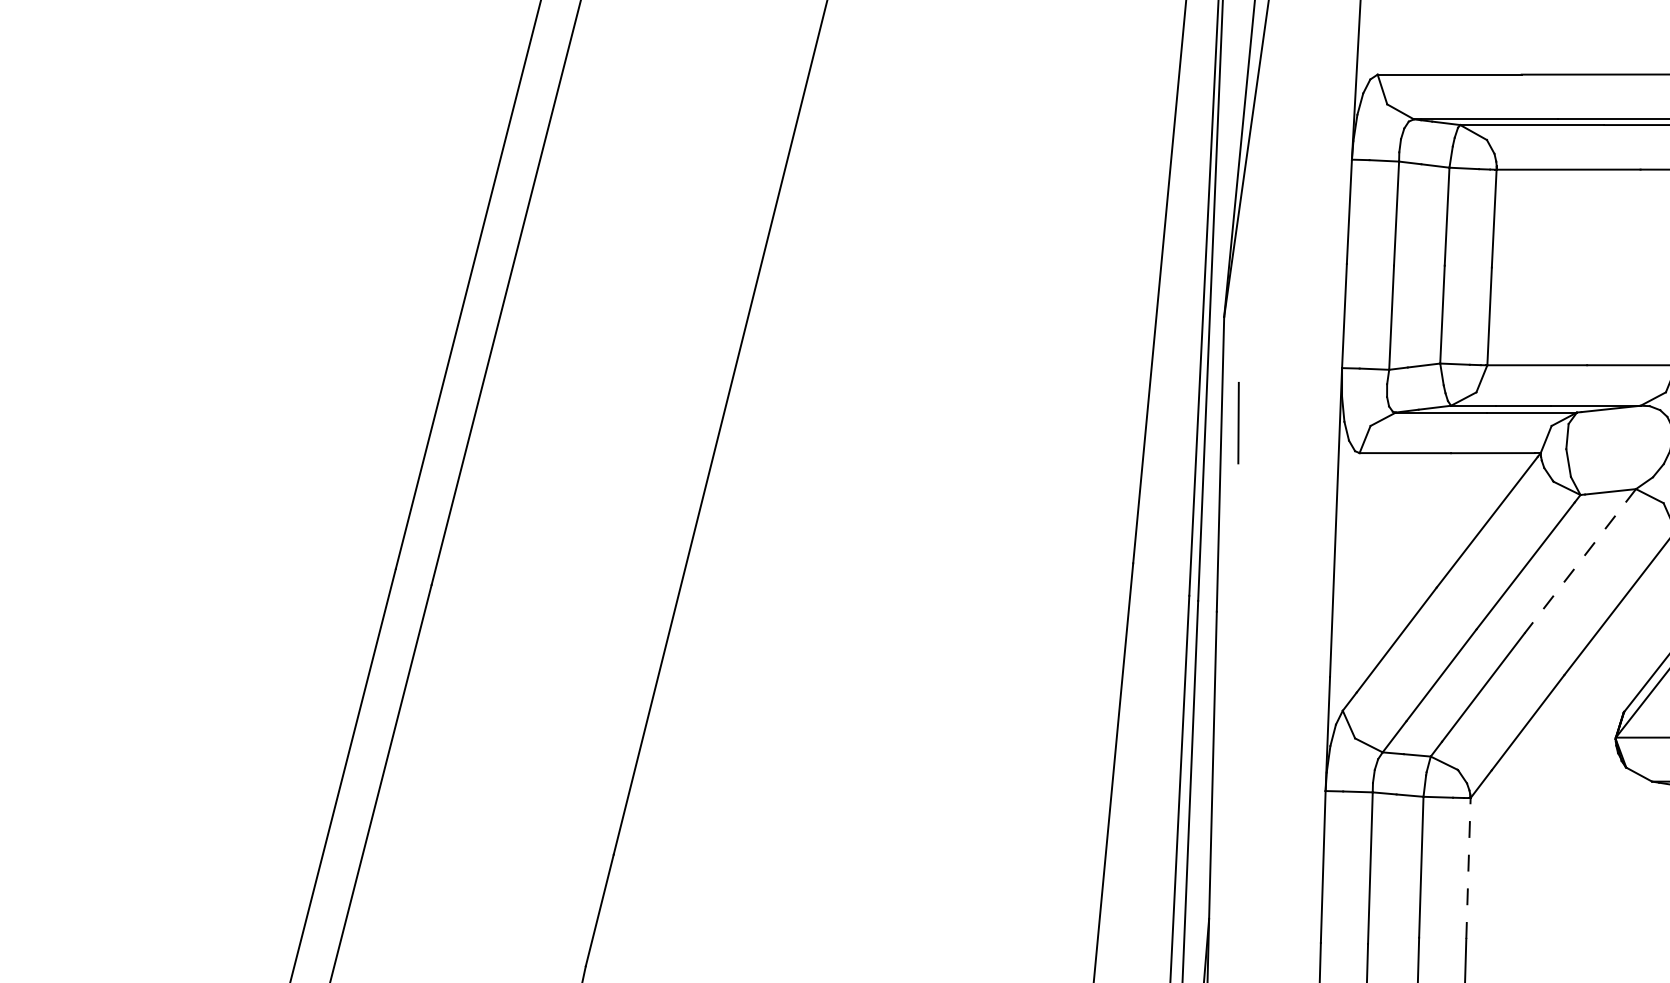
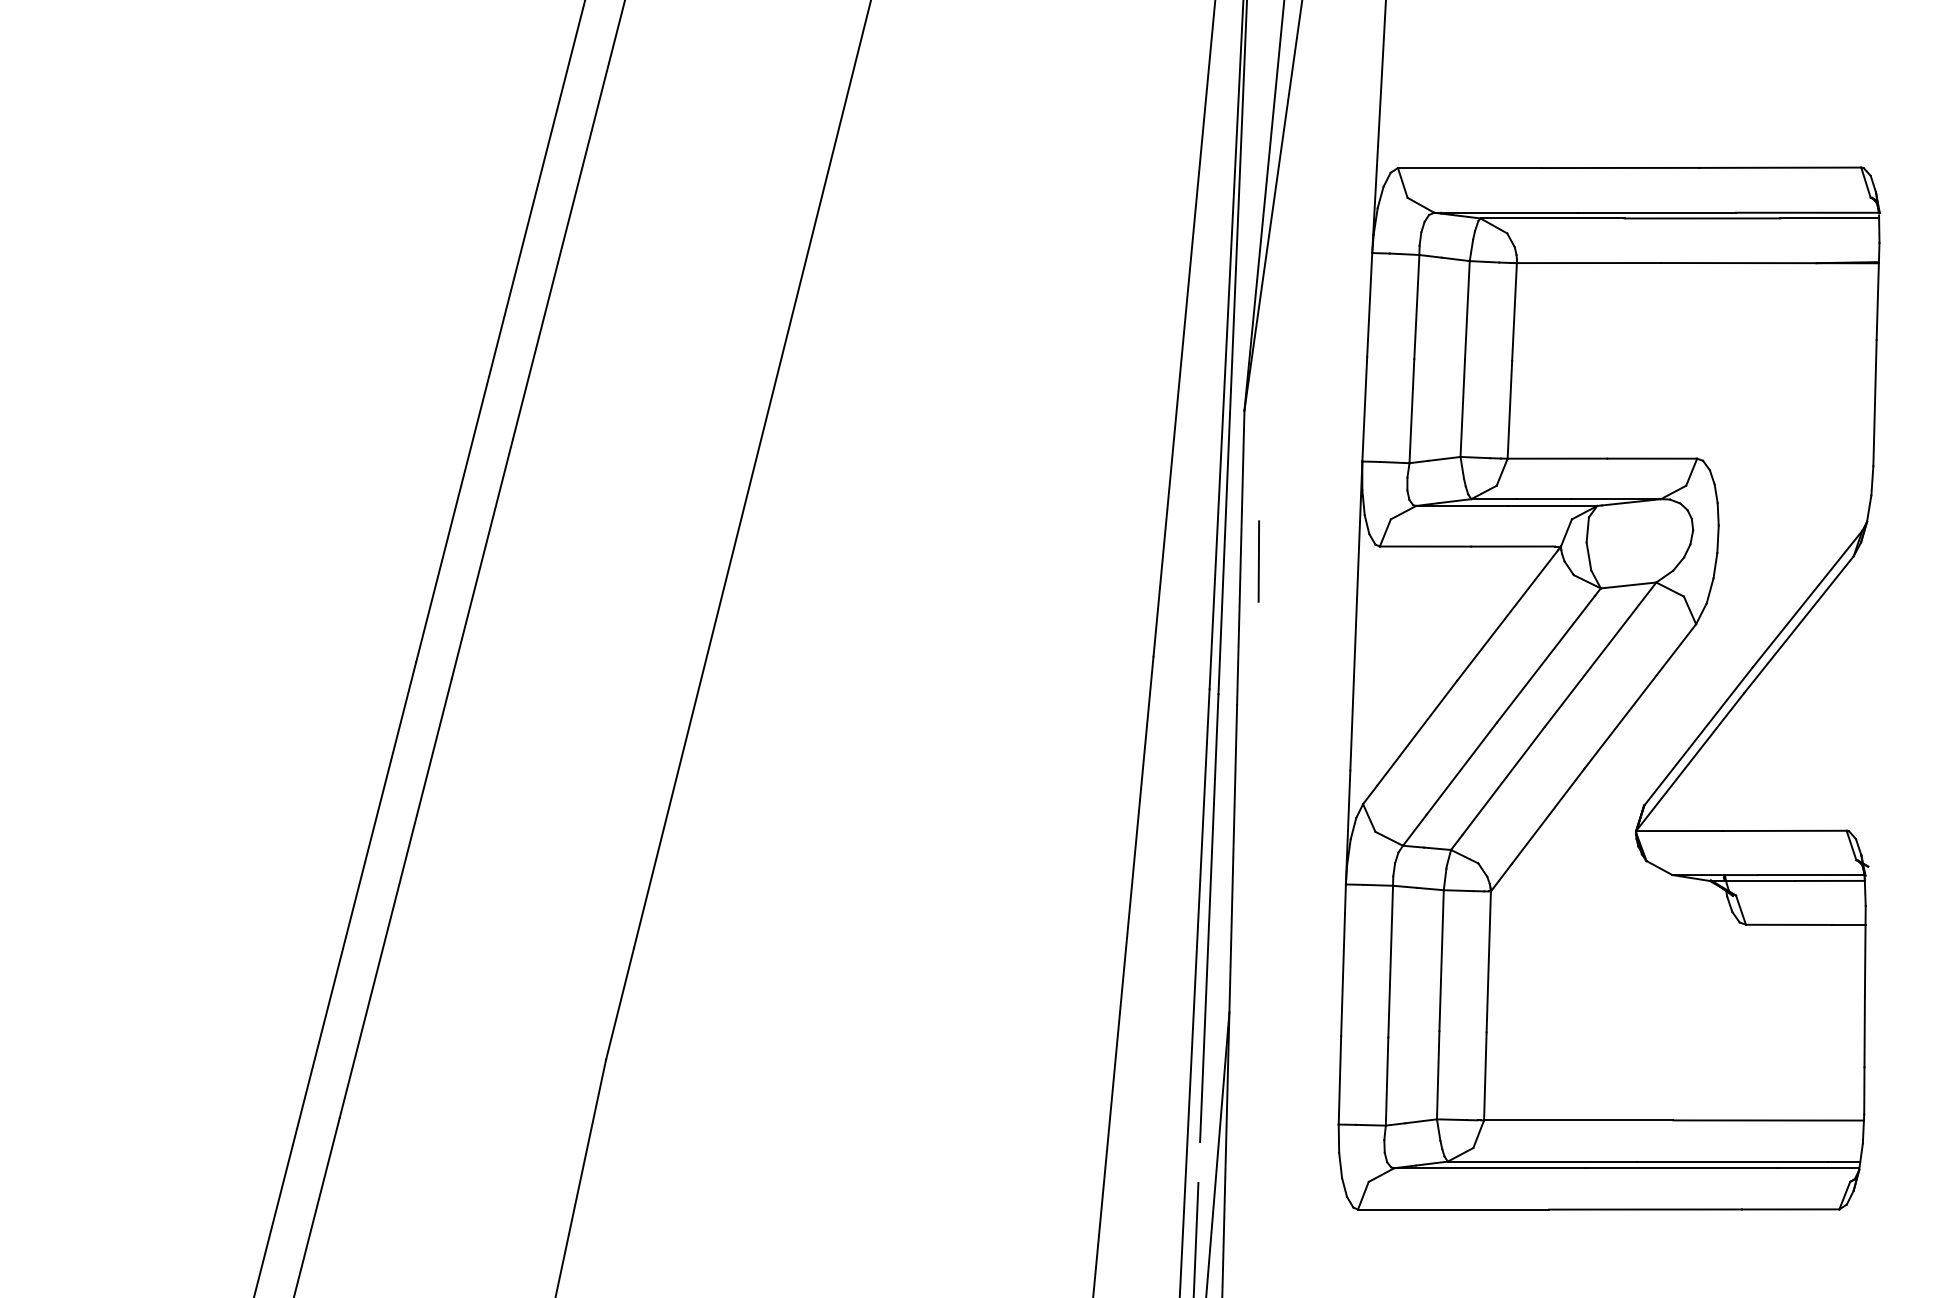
line: (1238, 423) -> (1258, 561), moved
line: (1580, 562) -> (1600, 655), dashed -> solid
line: (1468, 868) -> (1488, 961), dashed -> solid

